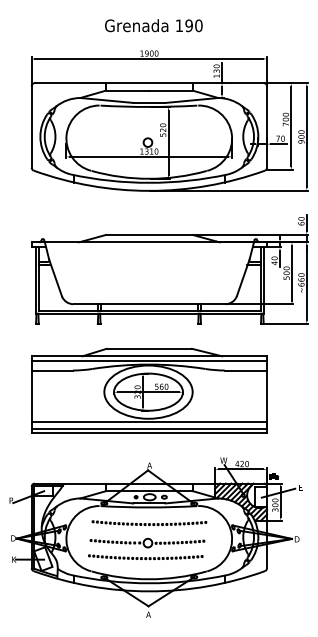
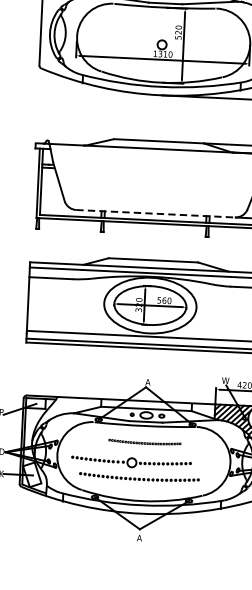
line: (149, 304) -> (155, 214), solid -> dashed
part: (149, 523) -> (144, 442), size x0.6
part: (147, 542) -> (131, 462), moved

